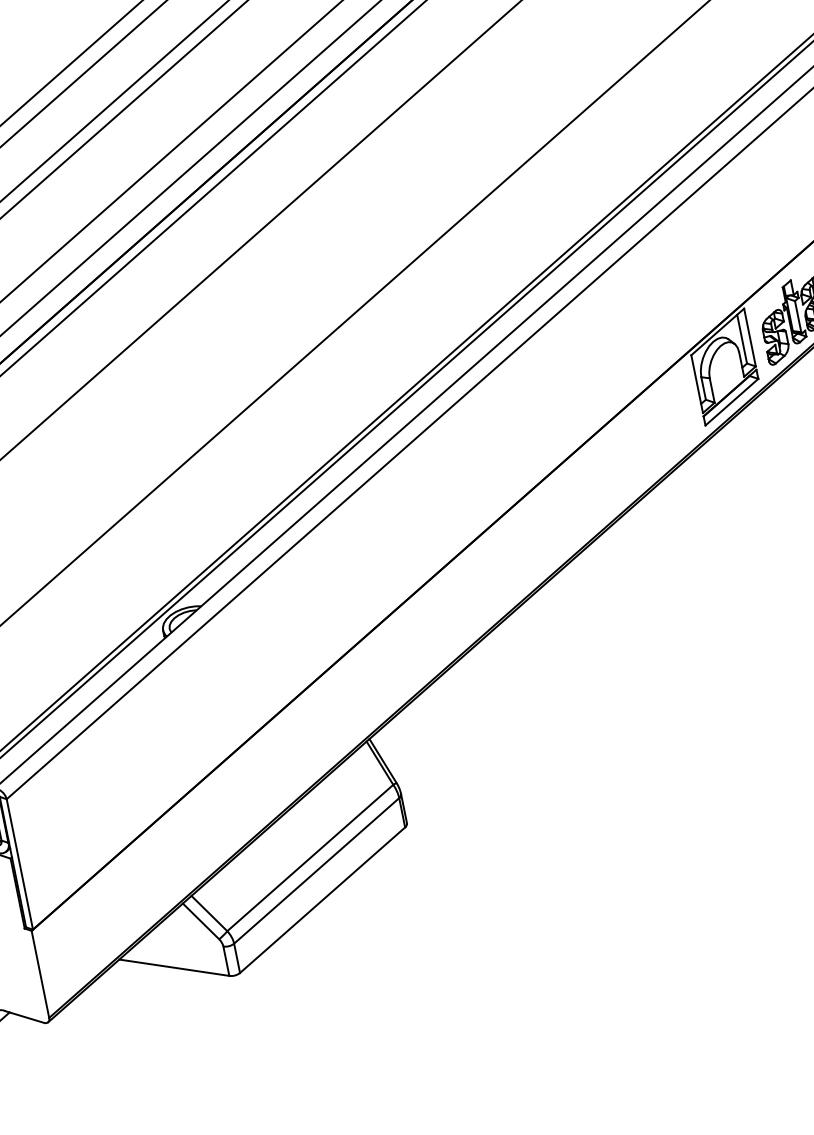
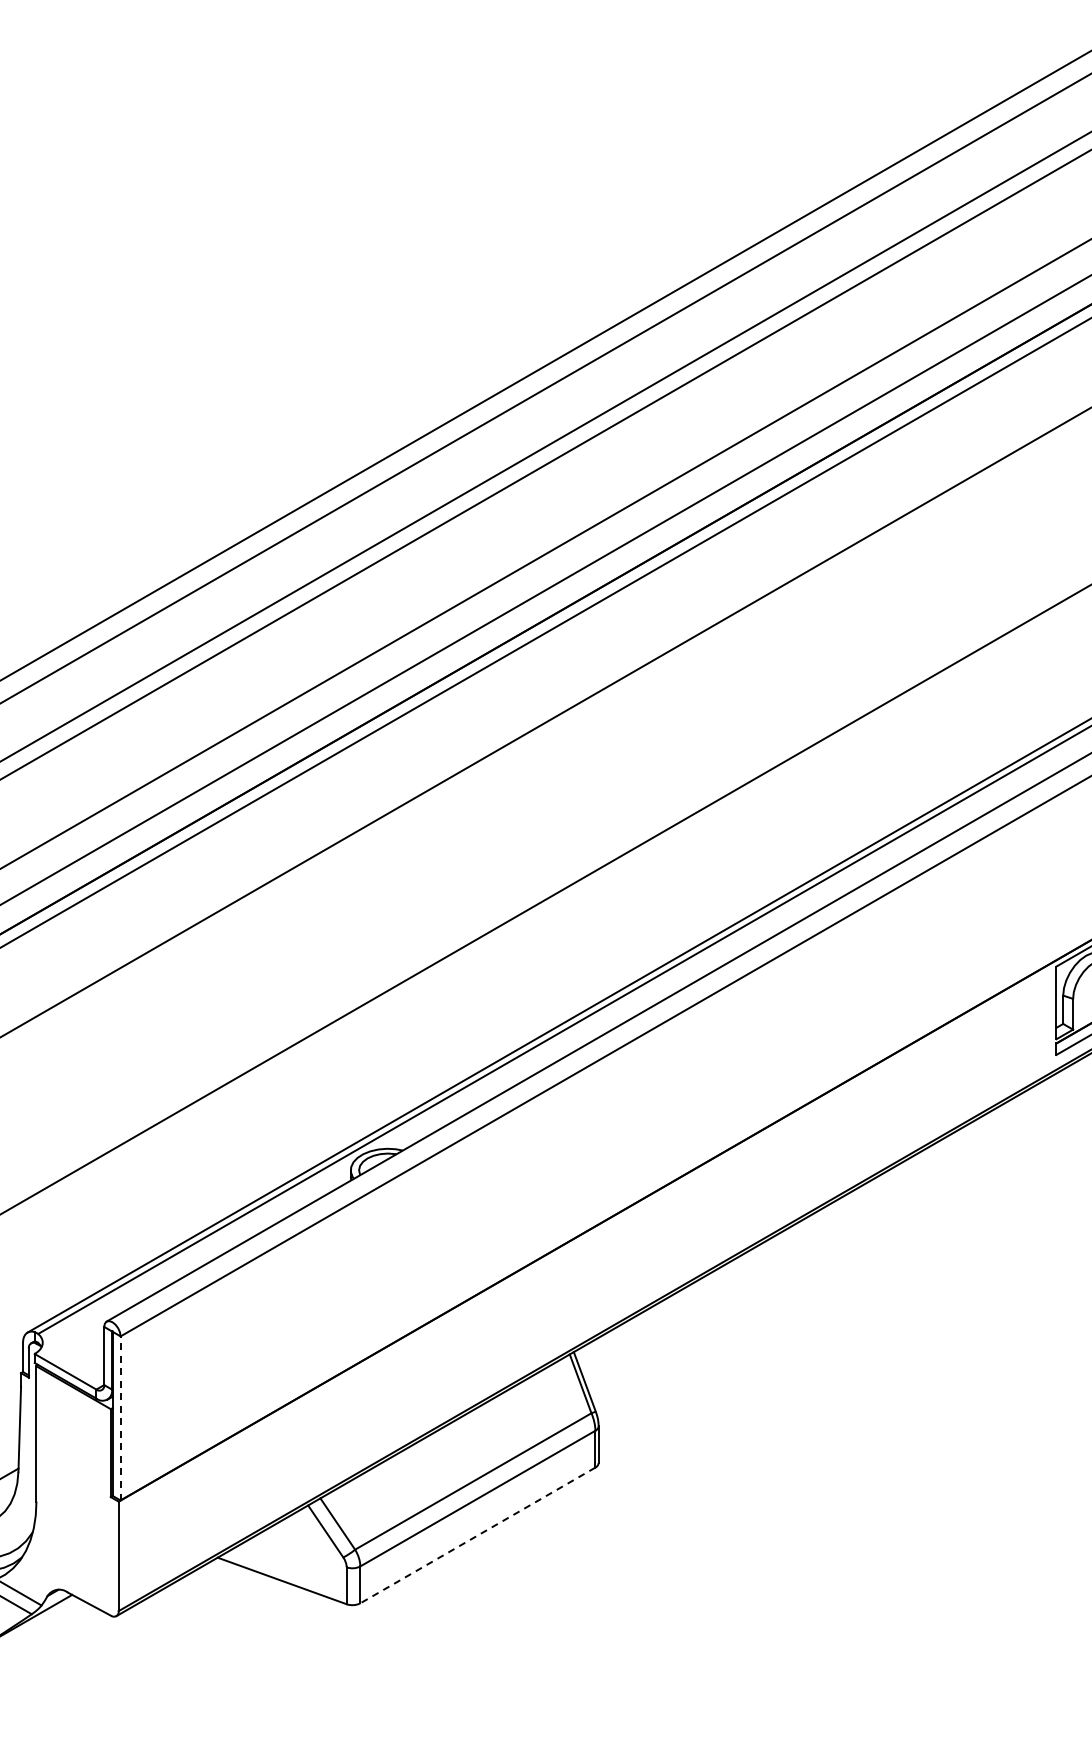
line: (19, 863) -> (120, 1417), solid -> dashed
line: (322, 900) -> (477, 1535), solid -> dashed

